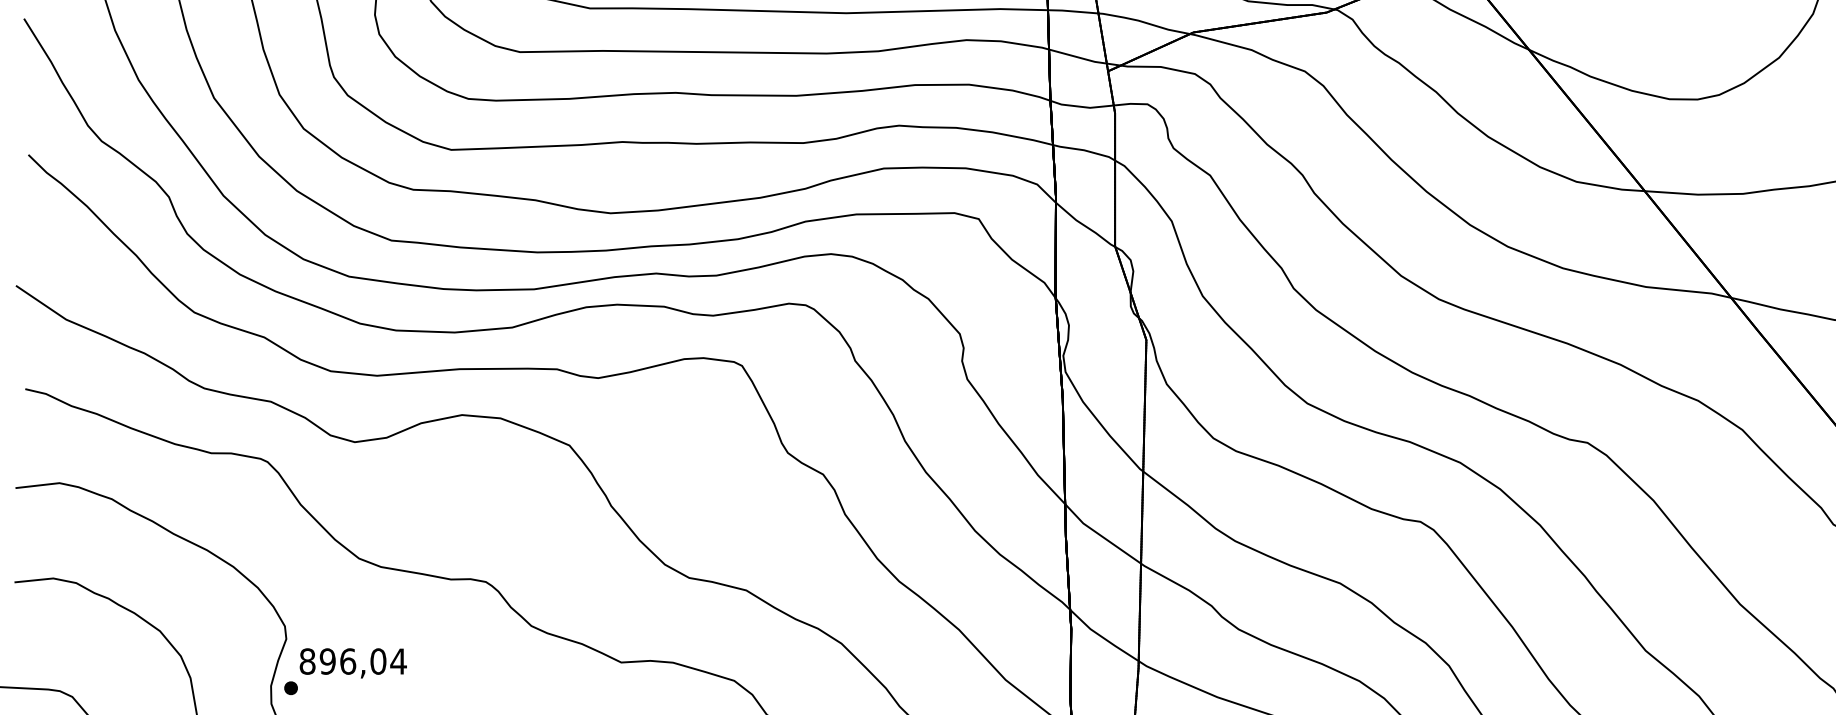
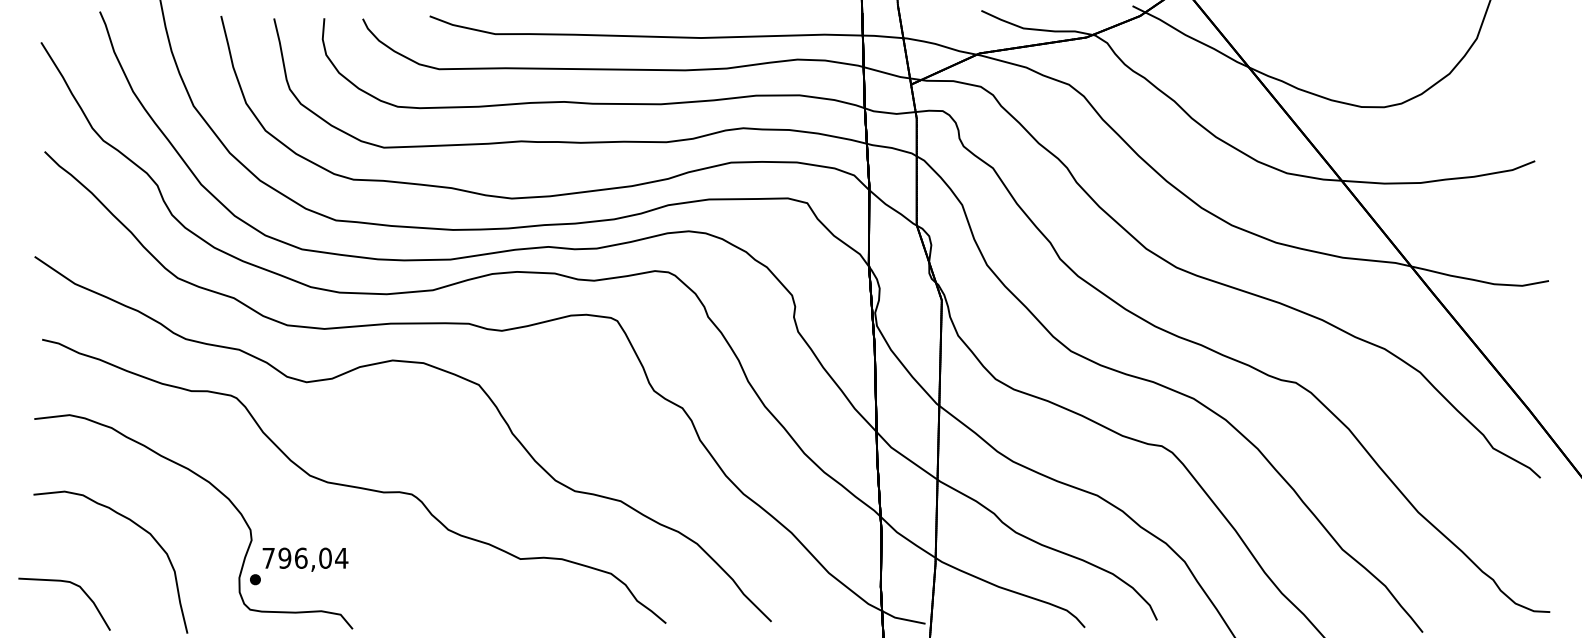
text: (307, 660) -> (268, 557), 896,04 -> 796,04

